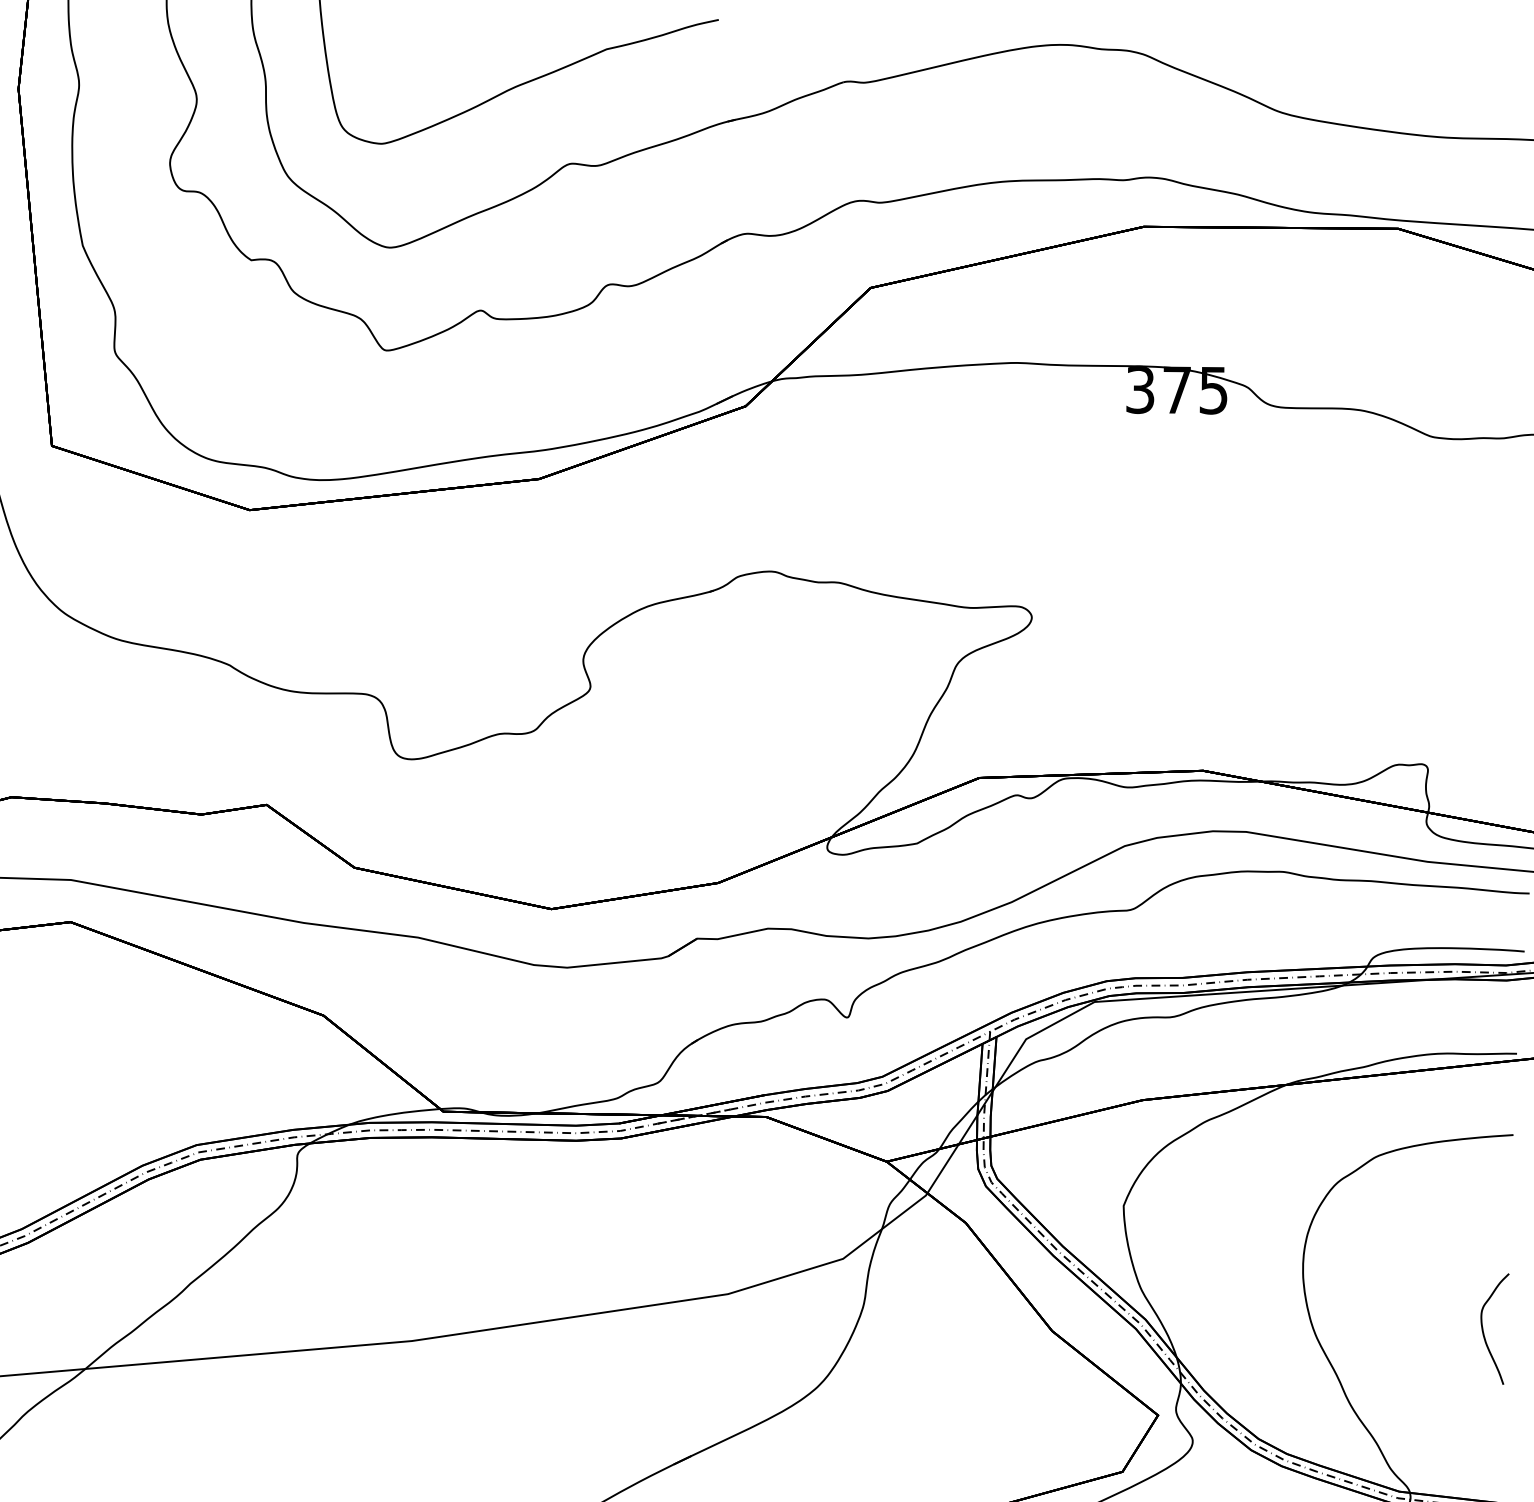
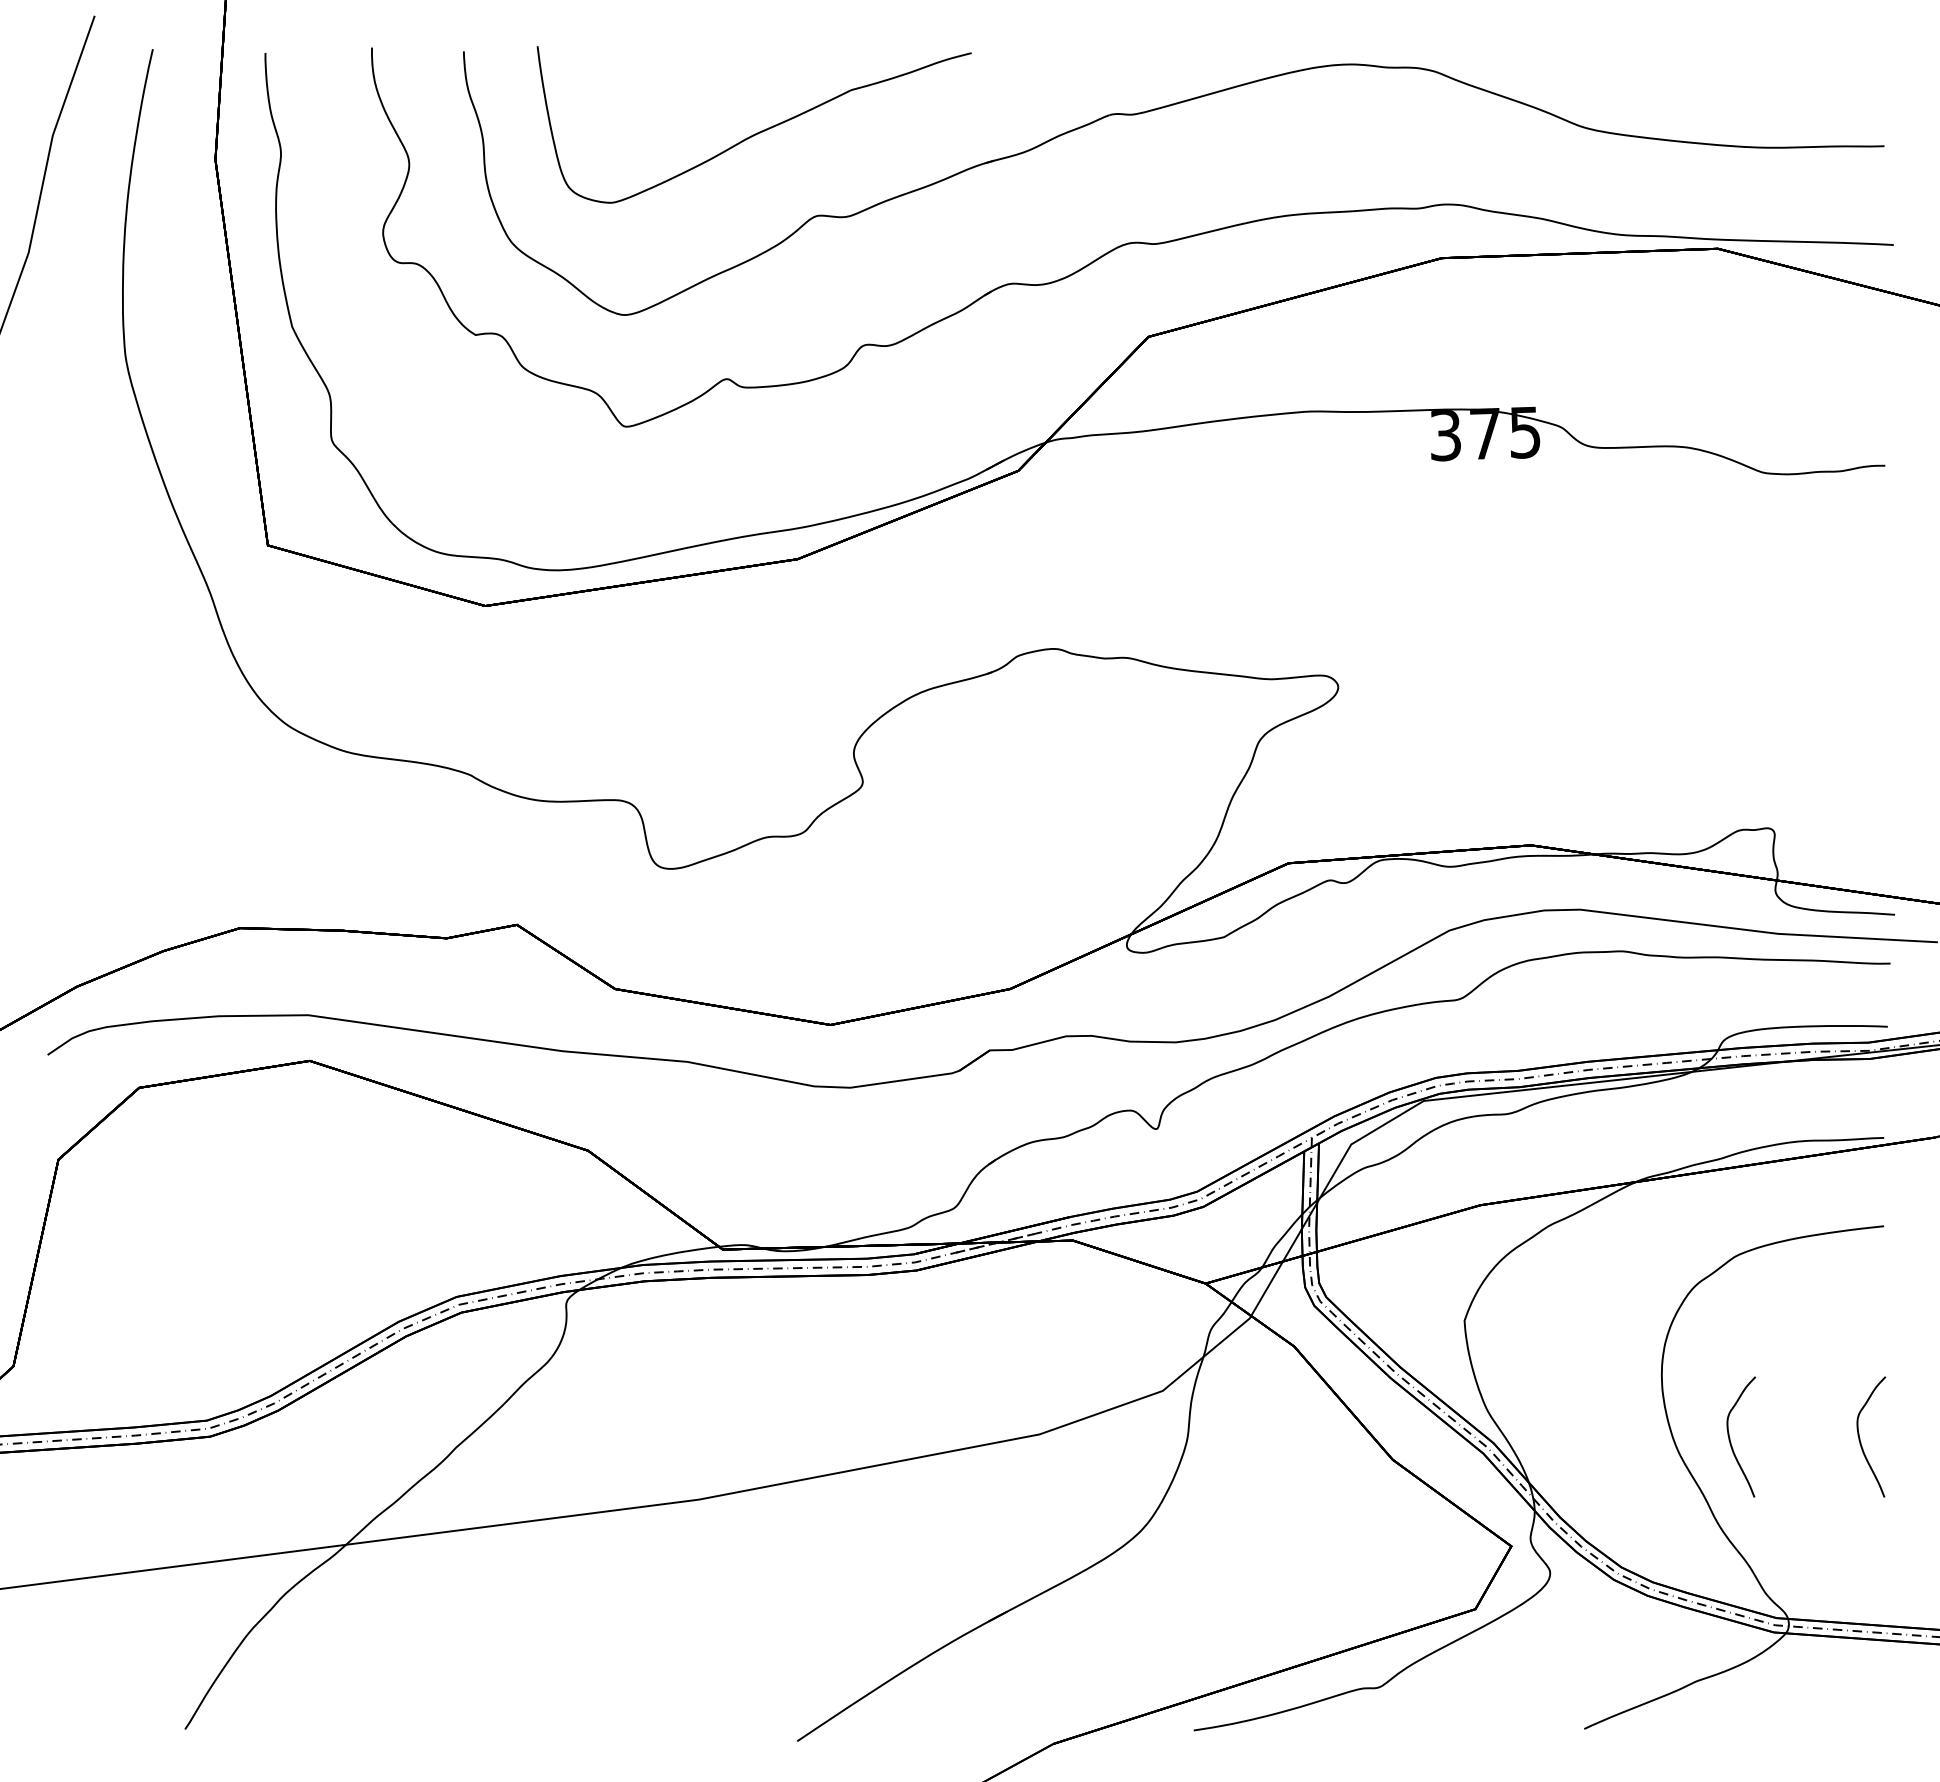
curve: (1363, 1324) -> (1730, 1438), added

